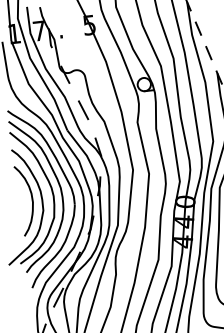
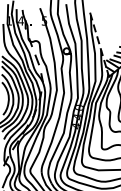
text: (38, 30) -> (20, 20), 7 -> 4

